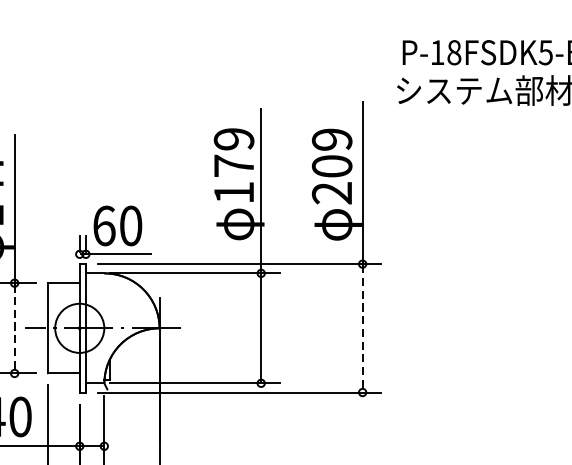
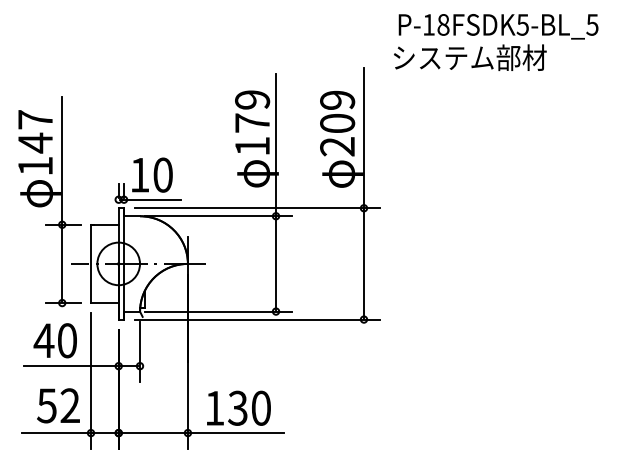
text: (103, 225) -> (139, 174), 60 -> 10
line: (362, 327) -> (363, 263), dashed -> solid
line: (14, 329) -> (62, 264), dashed -> solid

